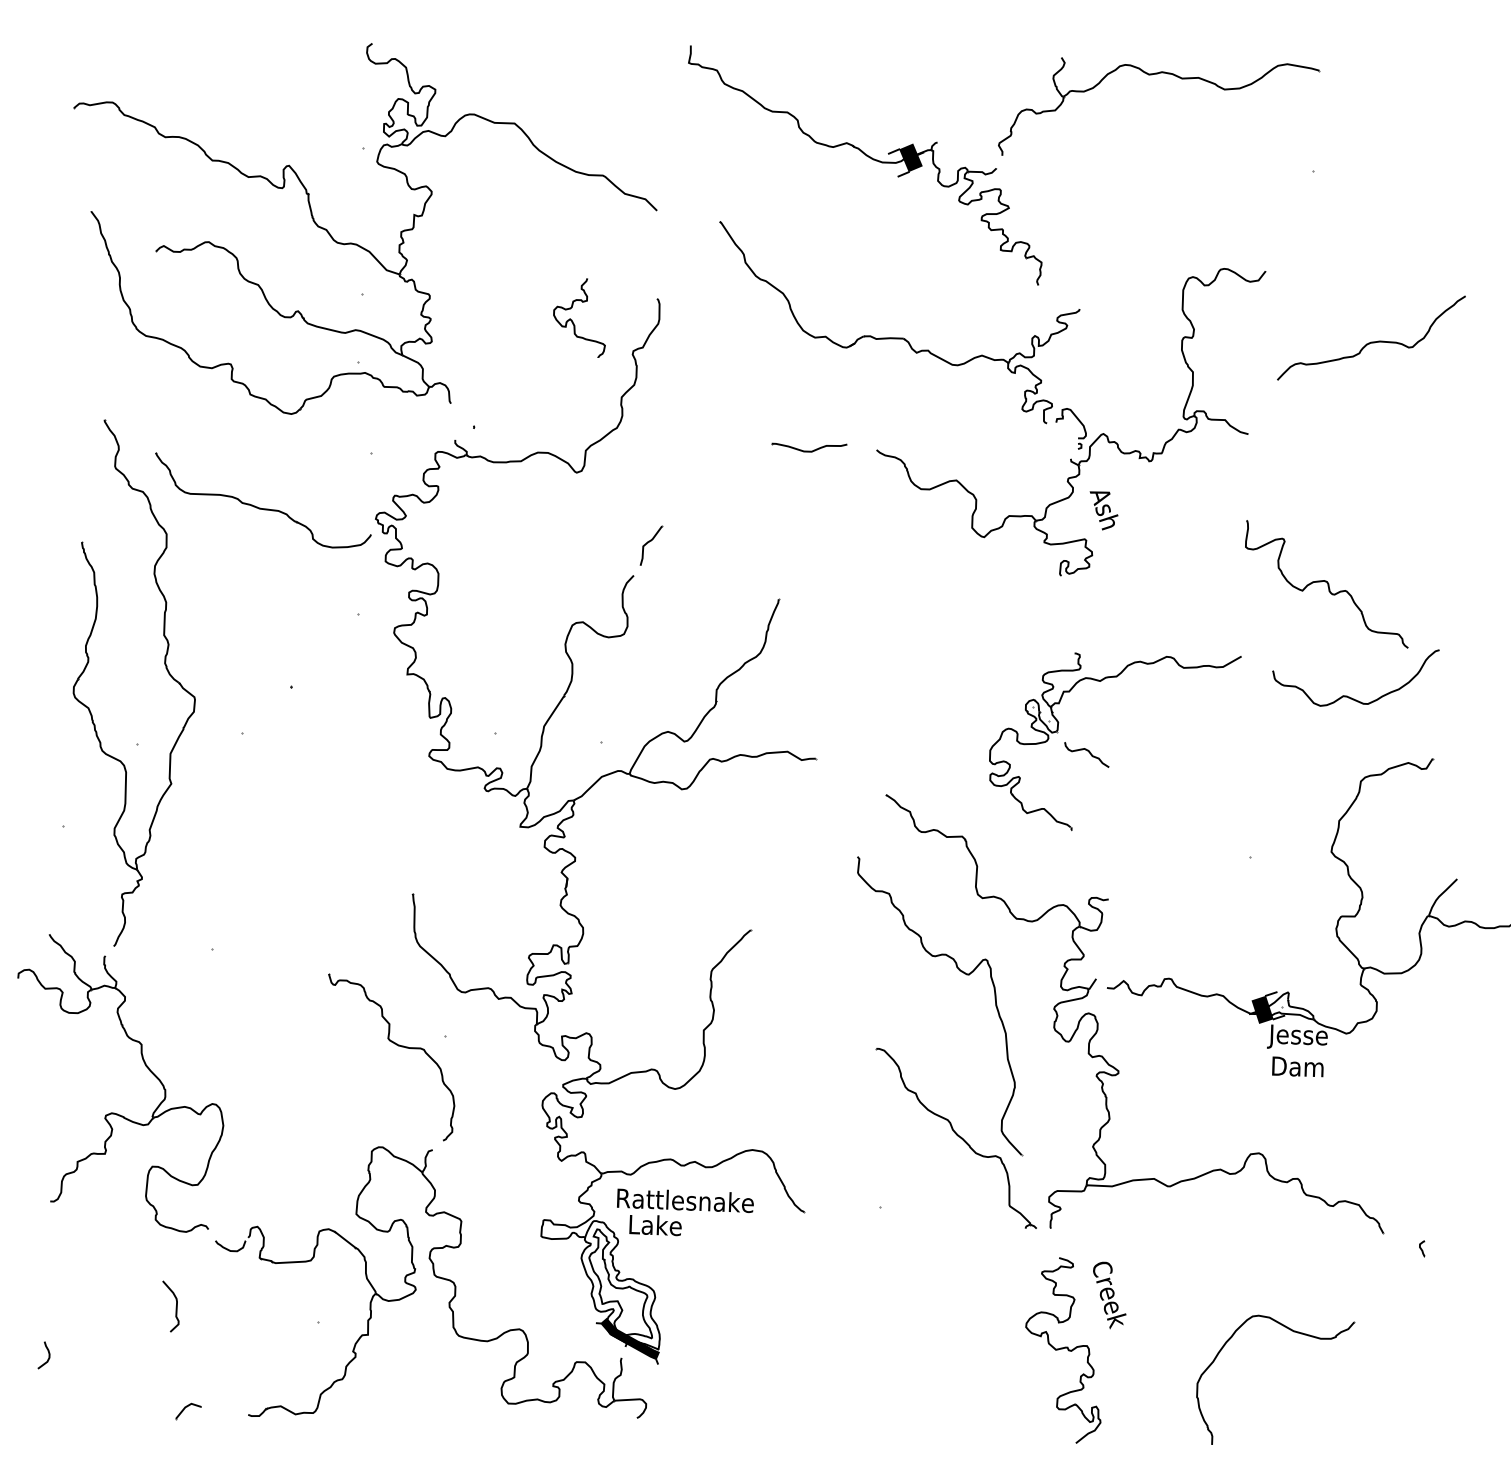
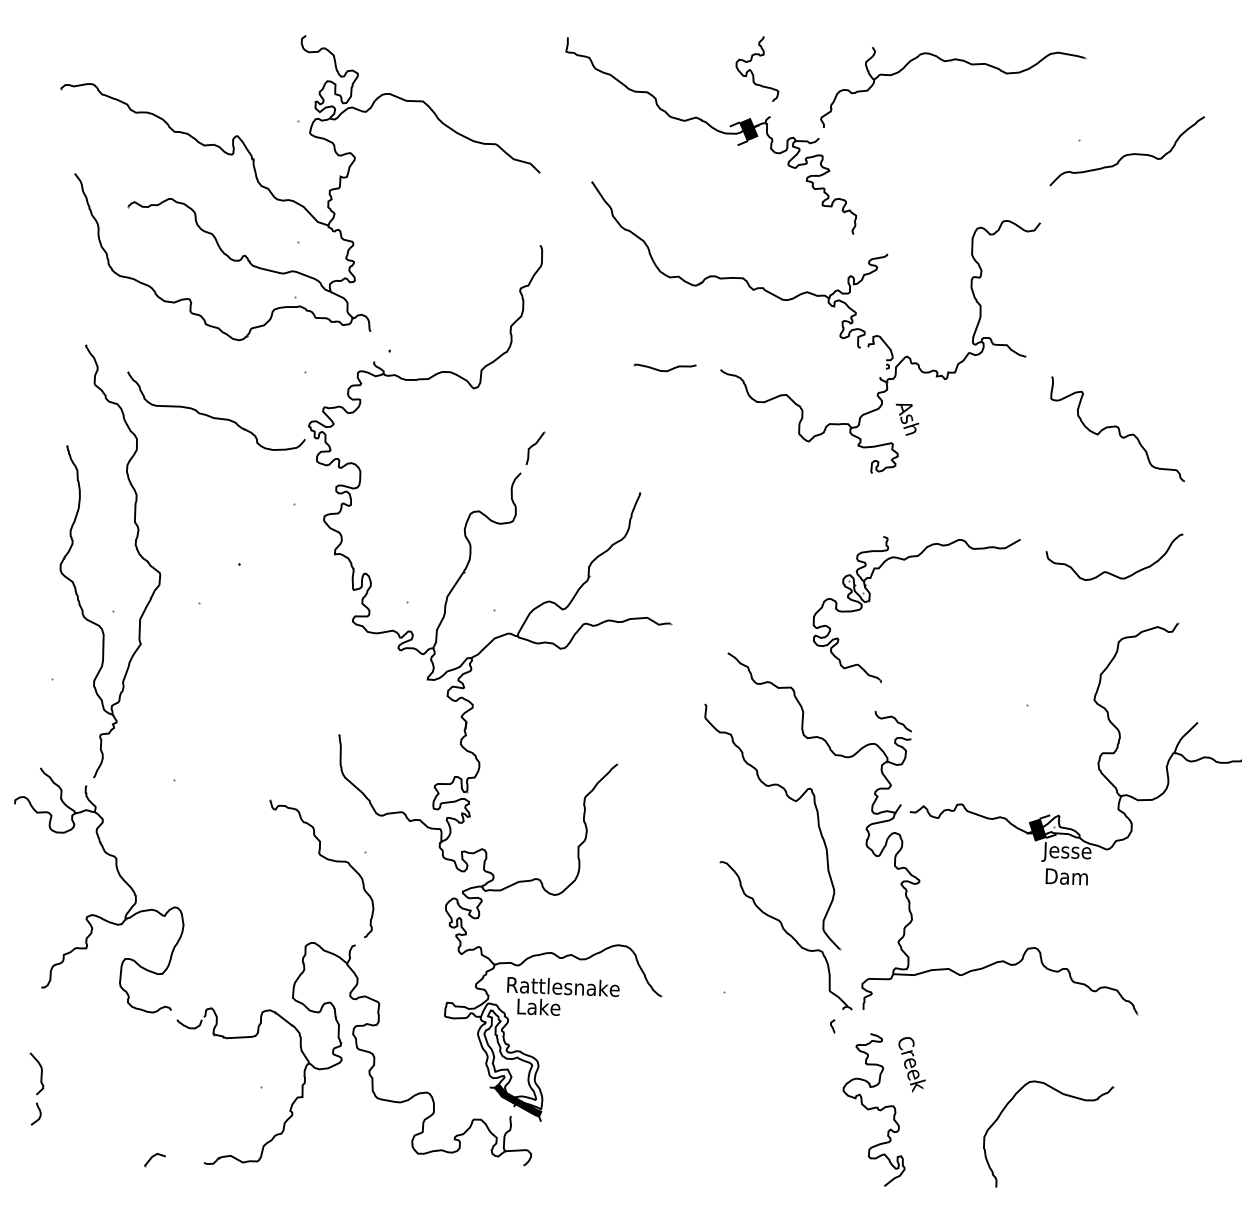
curve: (573, 321) -> (752, 71), moved
curve: (1371, 341) -> (1127, 154), moved
curve: (1326, 583) -> (1117, 428), moved
curve: (1088, 752) -> (894, 719), moved
curve: (1421, 1248) -> (832, 1026), moved
curve: (175, 1306) -> (40, 1073), moved

